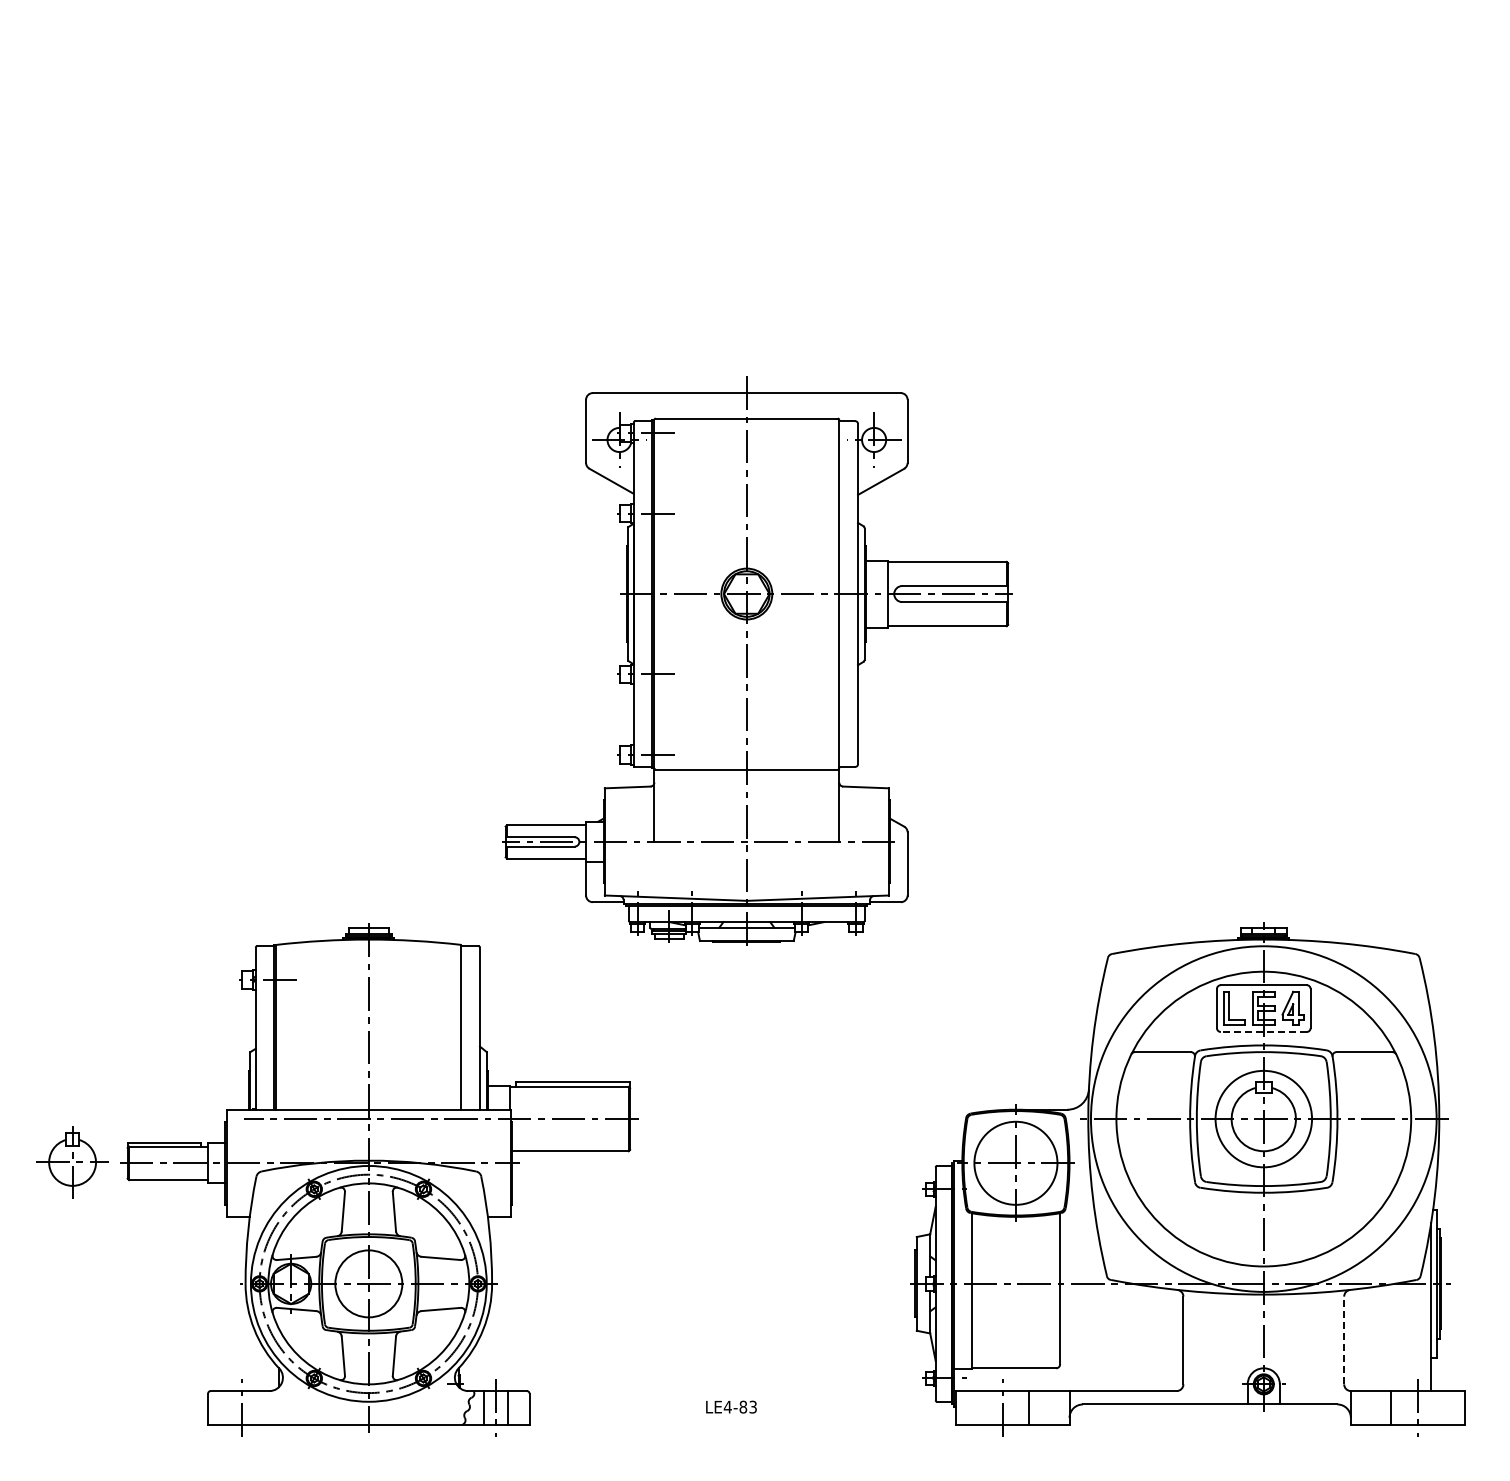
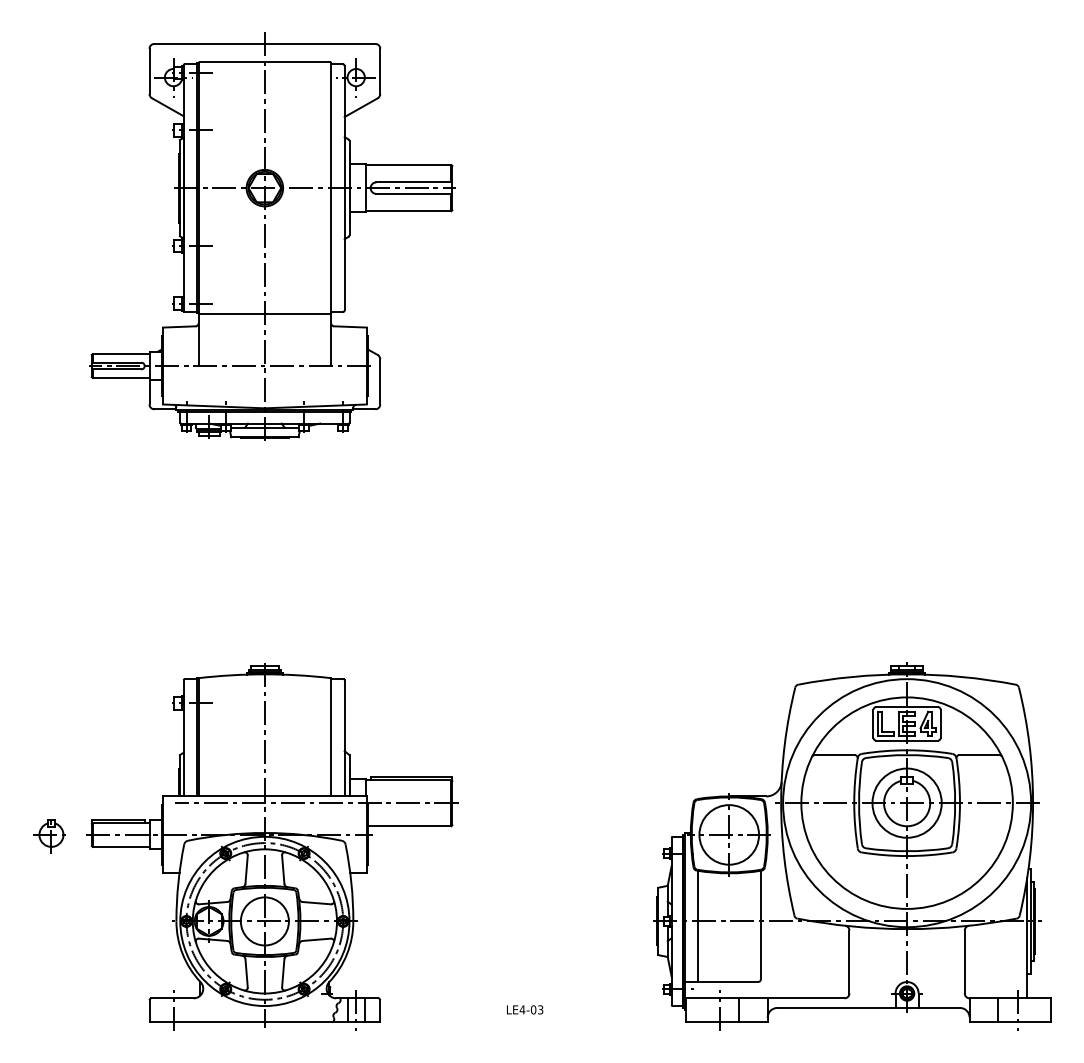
part: (757, 660) -> (272, 235), moved
line: (1263, 1032) -> (906, 741), dashed -> solid
part: (68, 1165) -> (49, 836), size x0.71
line: (1344, 1340) -> (965, 962), dashed -> solid
text: (743, 1407) -> (533, 1010), LE4-83 -> LE4-03

